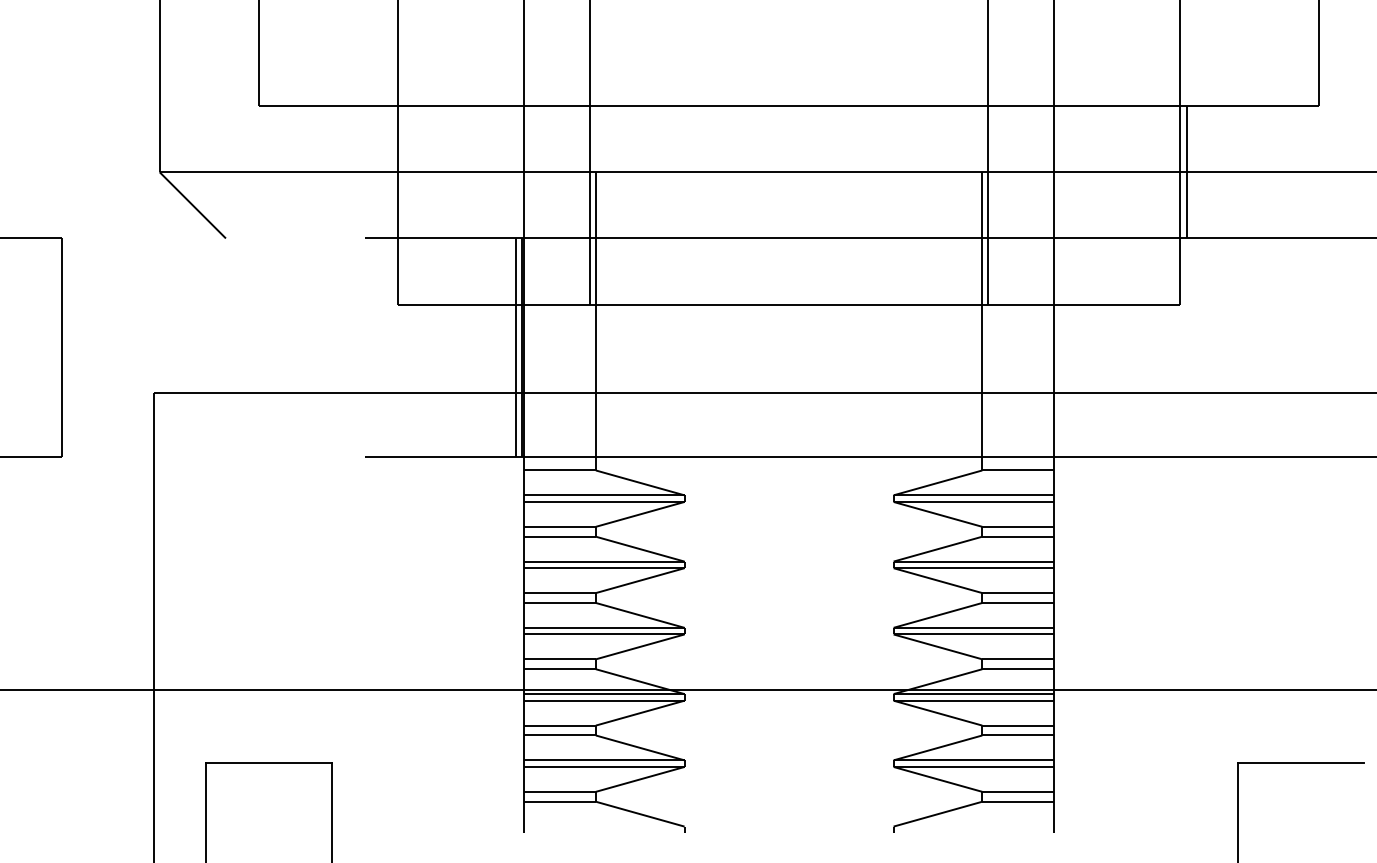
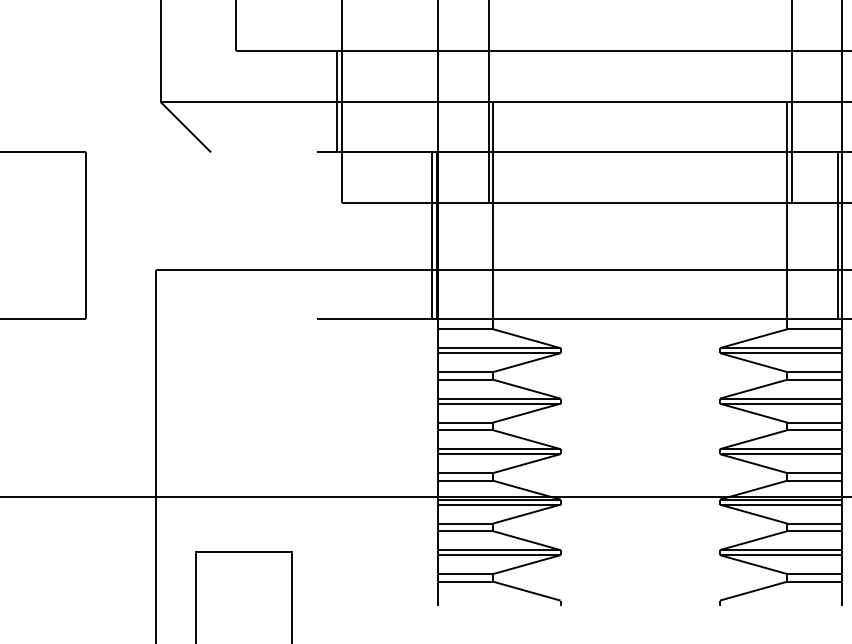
line: (391, 171) -> (337, 101), added
line: (1048, 347) -> (837, 235), added

